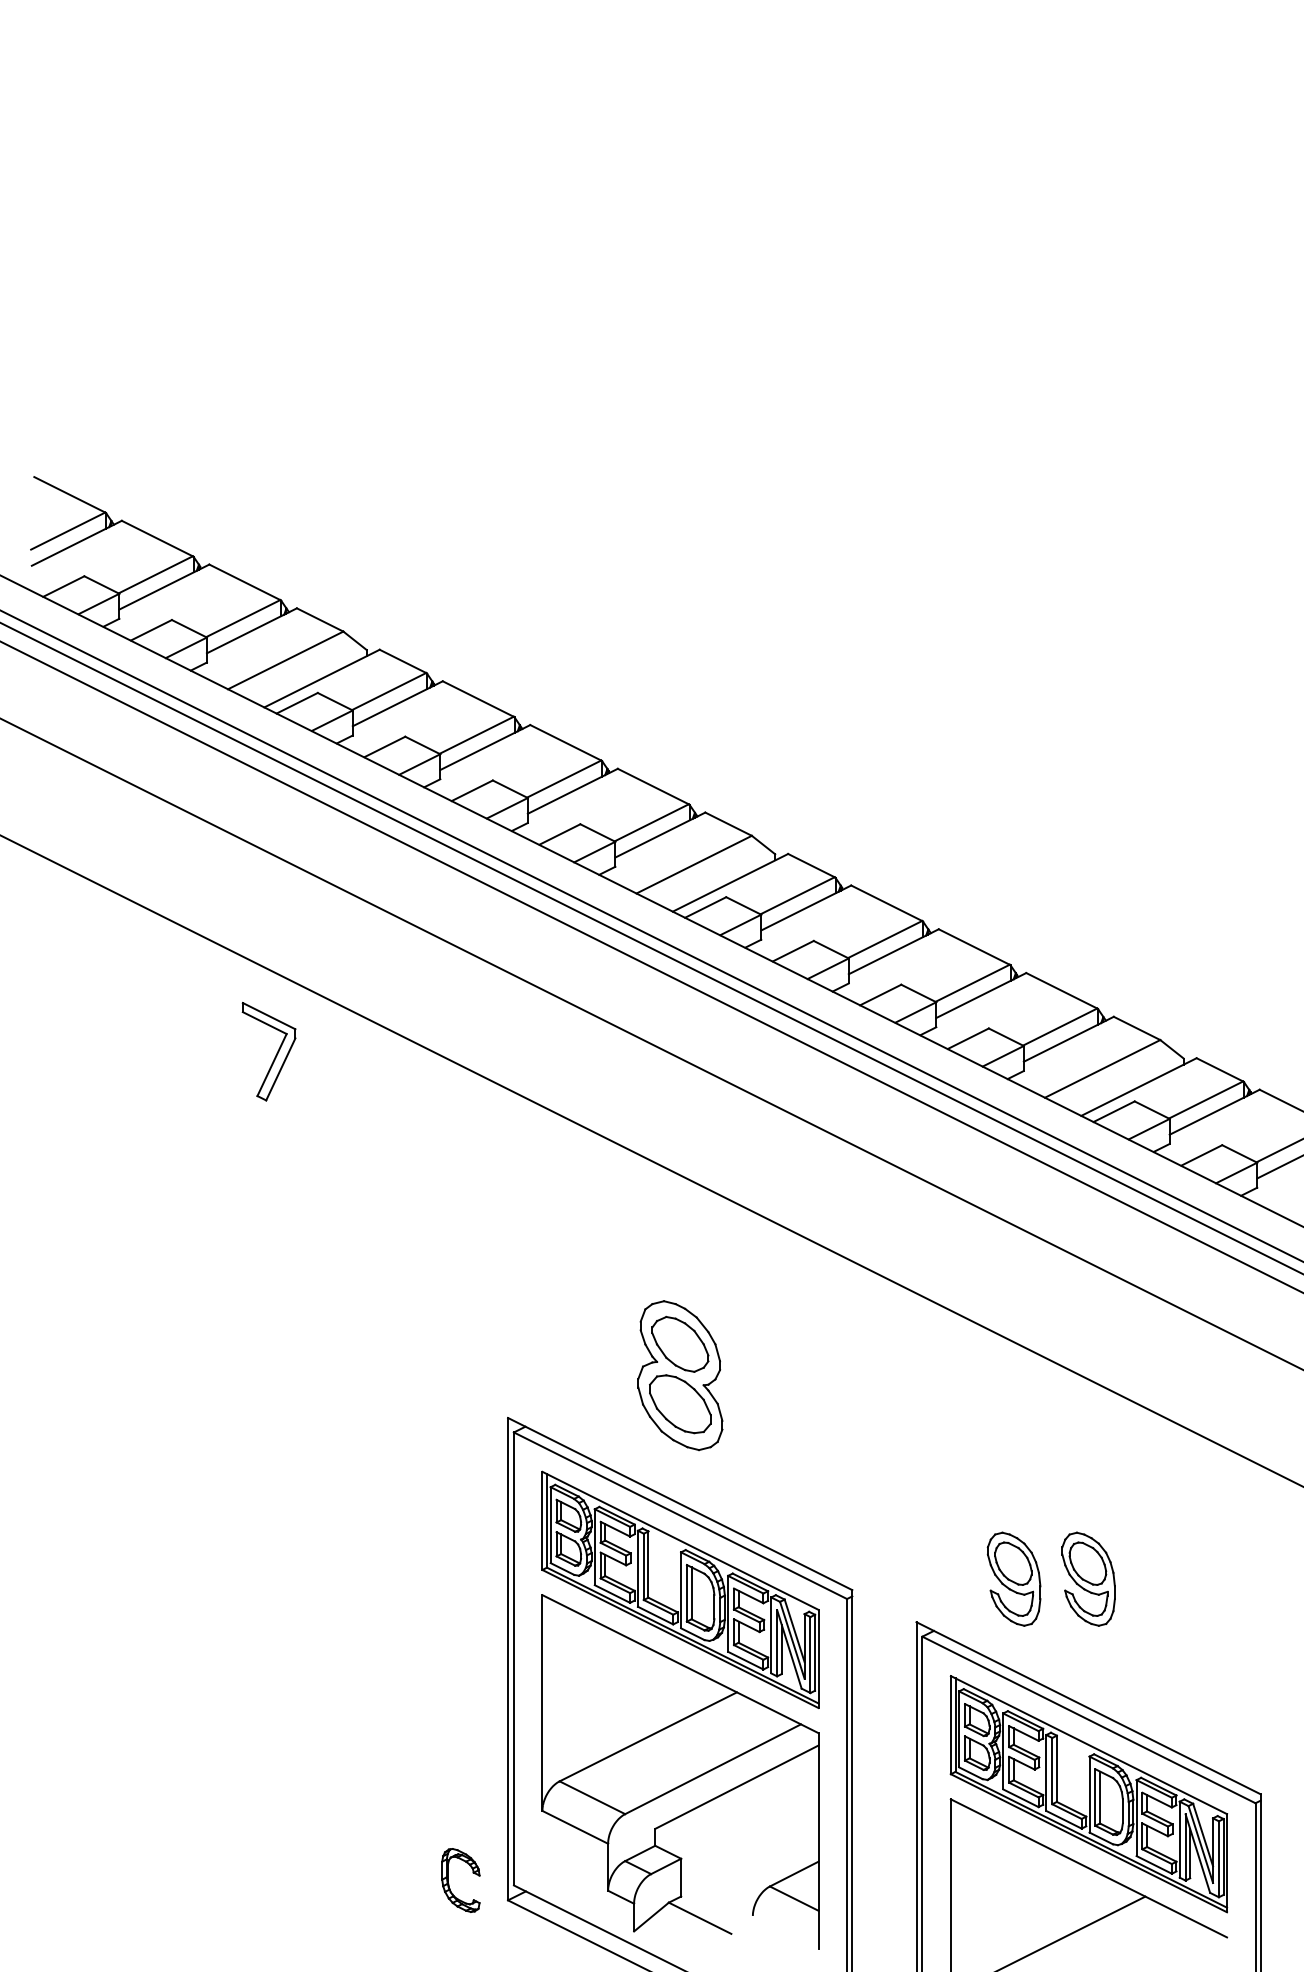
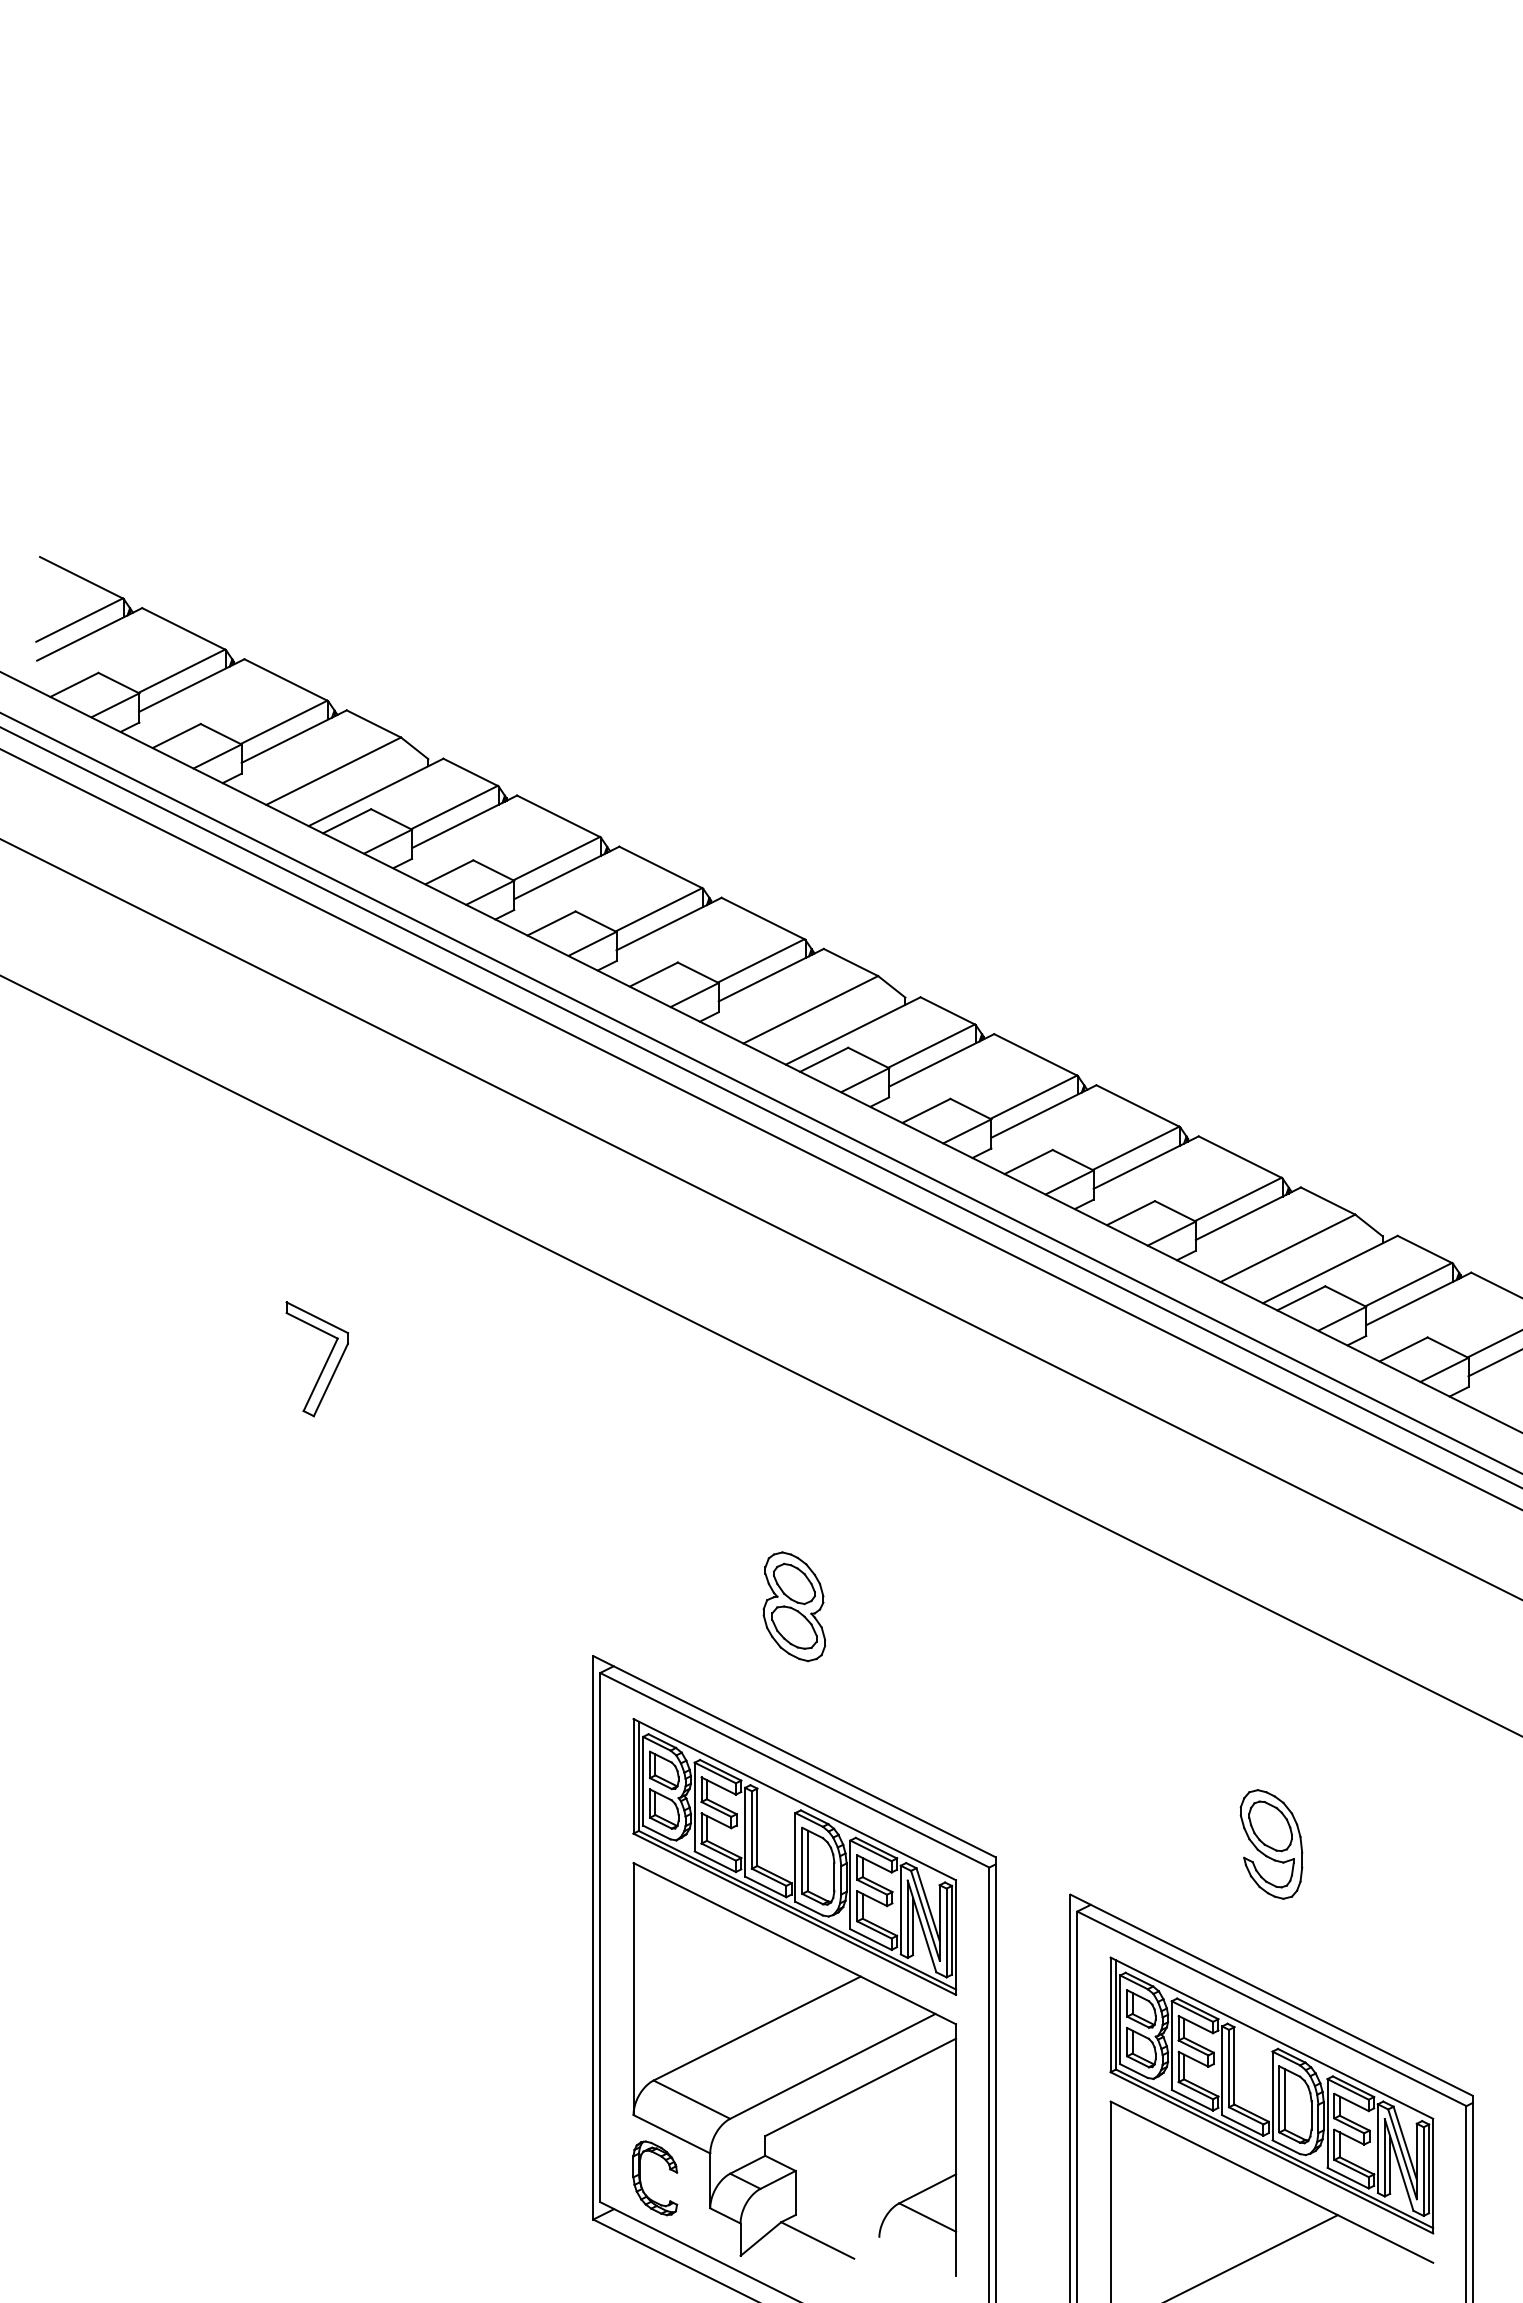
part: (275, 1056) -> (324, 1364), moved
part: (679, 1375) -> (793, 1606), size x0.62
part: (1014, 1579) -> (1184, 1844), removed
part: (449, 1883) -> (641, 2181), moved

